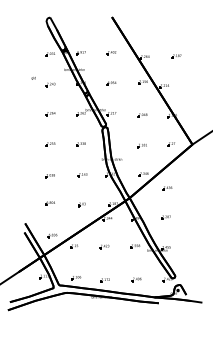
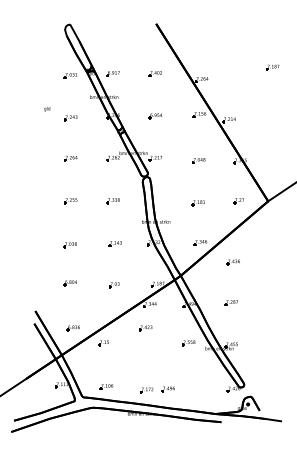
part: (176, 56) -> (272, 67), moved
part: (104, 246) -> (145, 327), moved
part: (136, 279) -> (167, 389), moved

